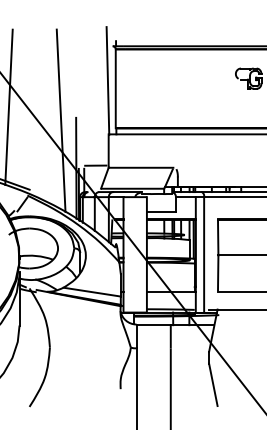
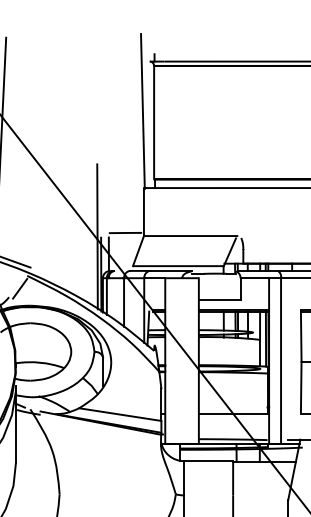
line: (60, 120) -> (74, 168), removed

